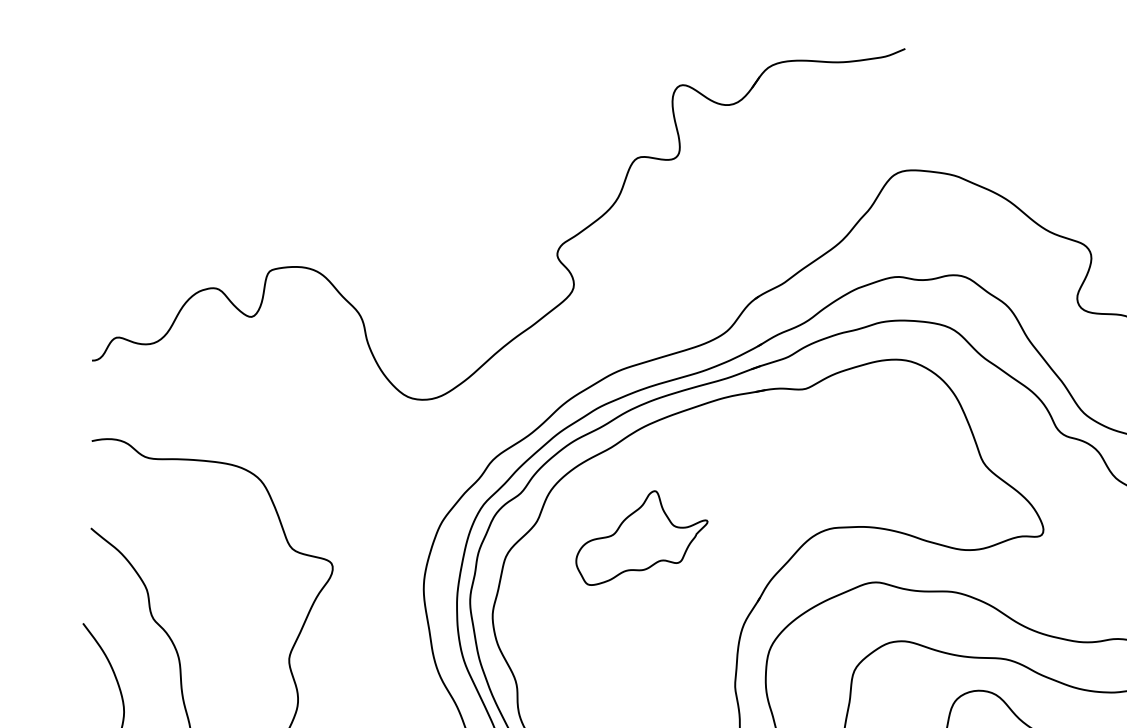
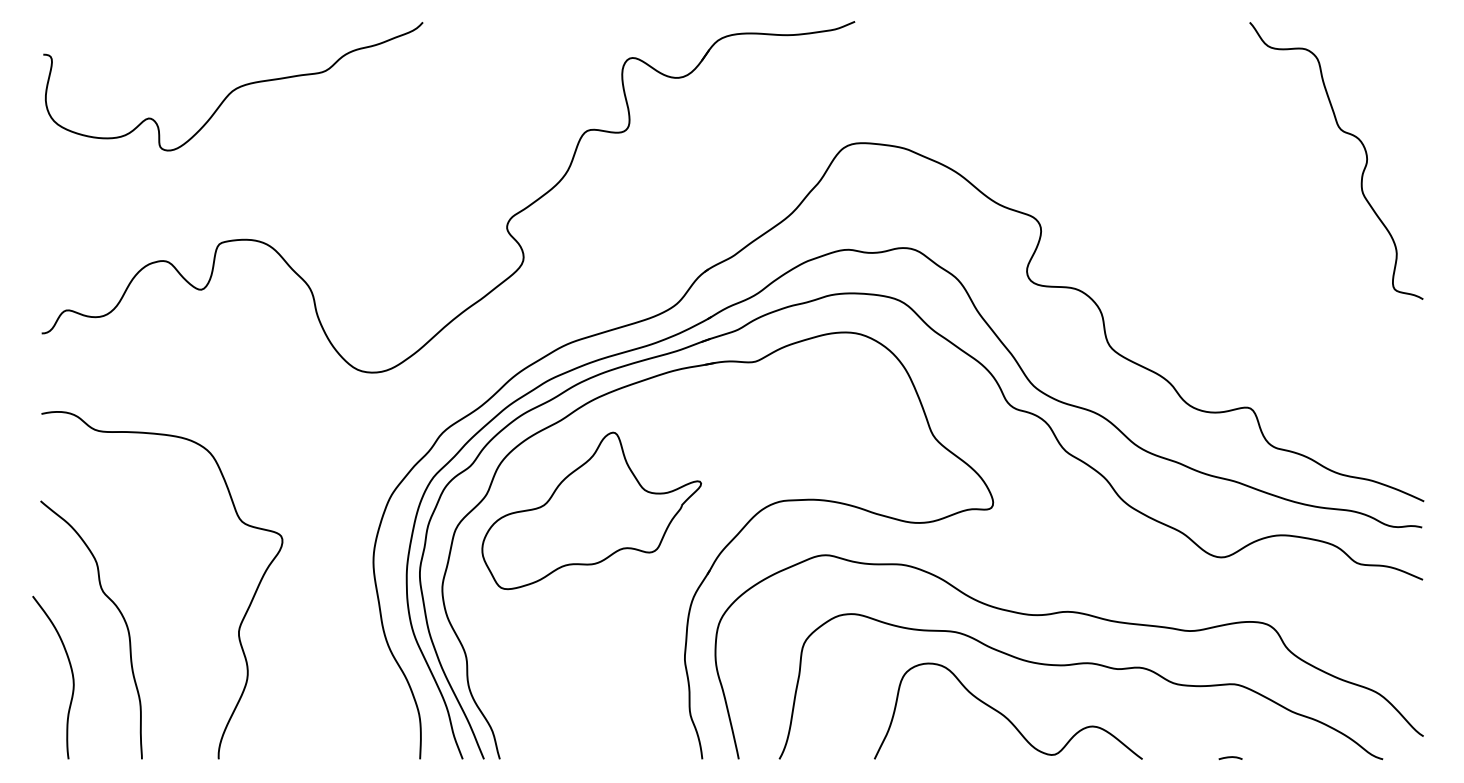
curve: (284, 115) -> (234, 88), added
part: (641, 537) -> (591, 510), size x1.67

